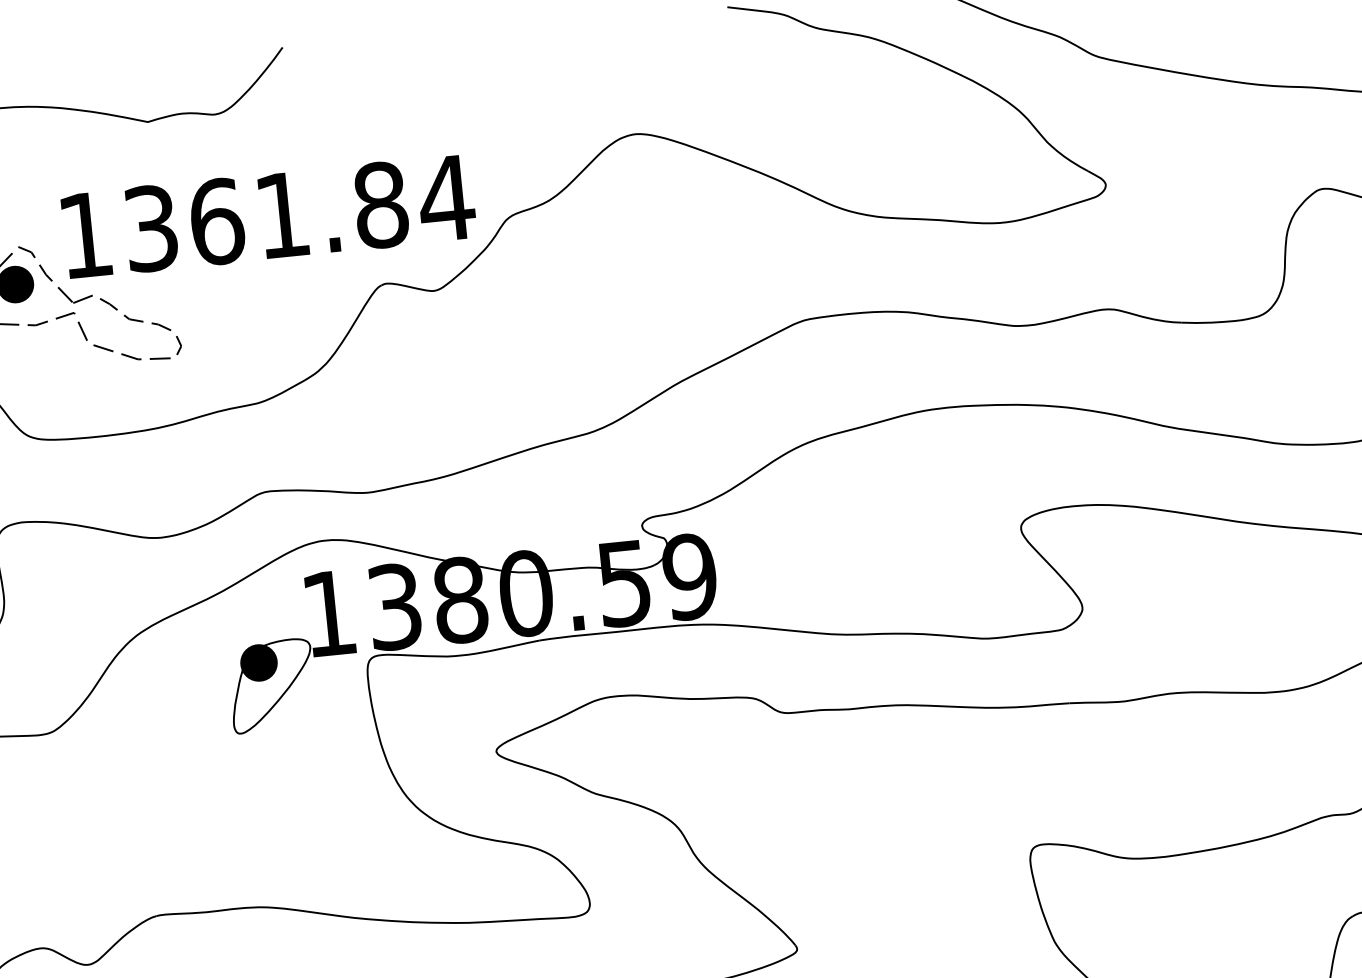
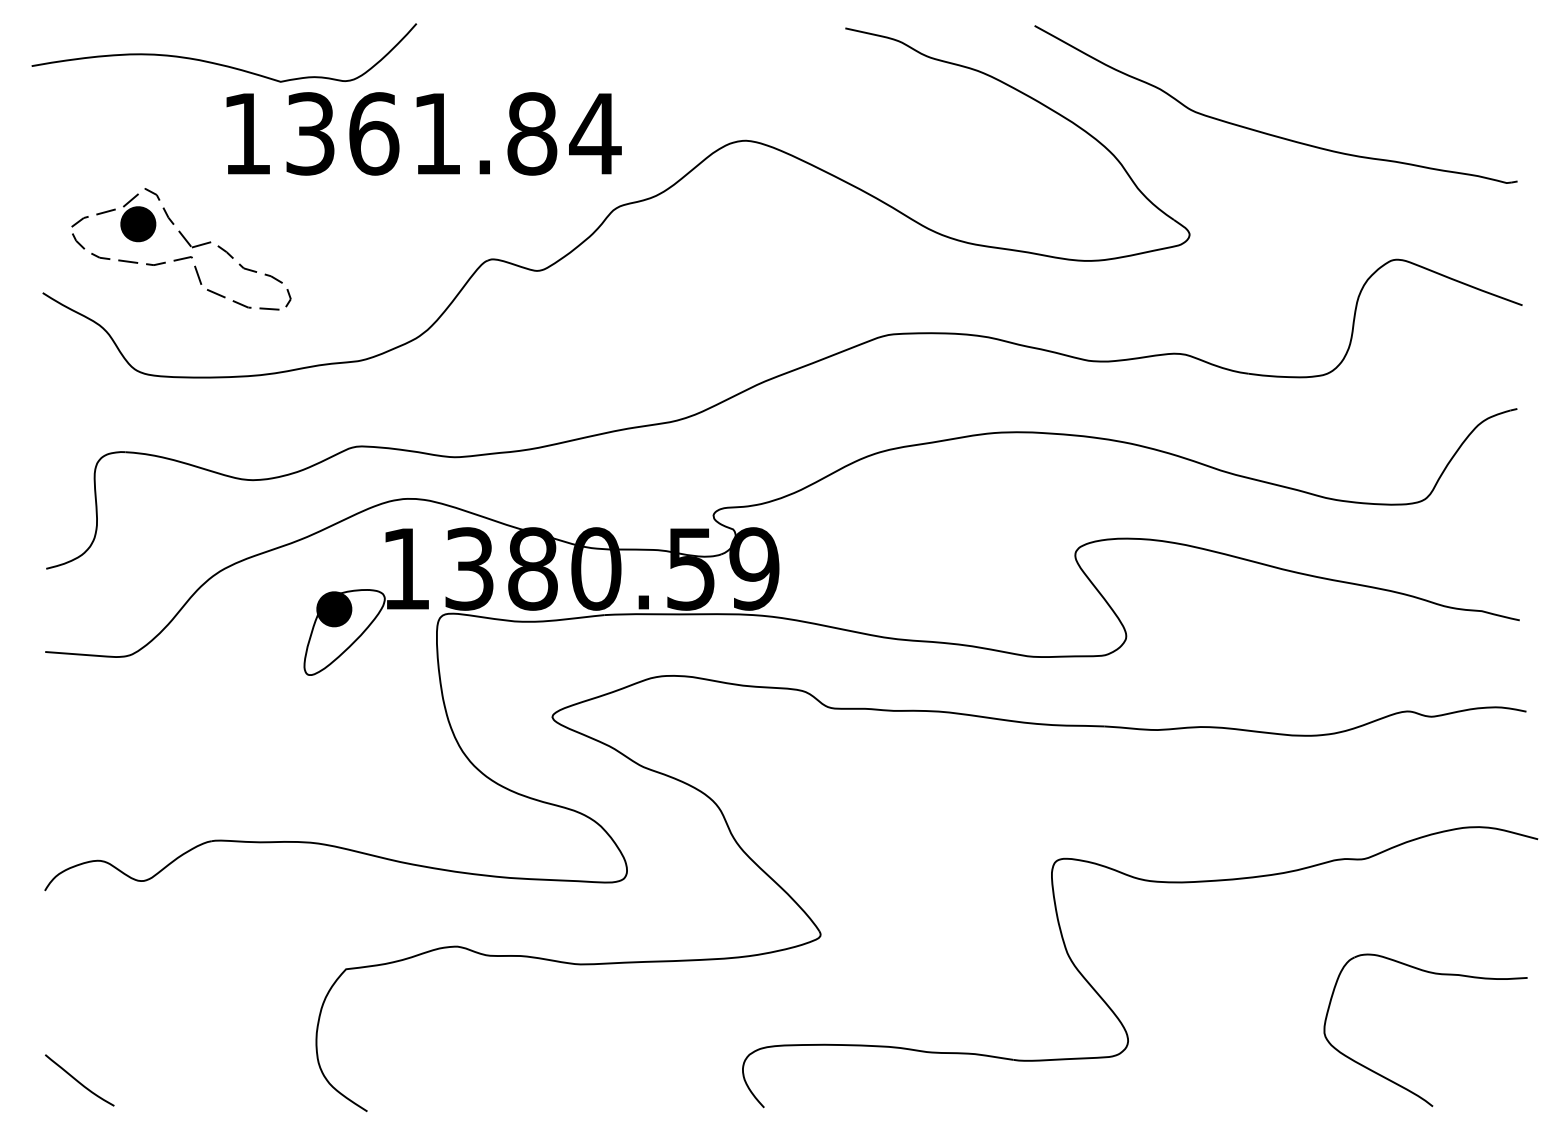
text: (268, 216) -> (423, 133), moved

